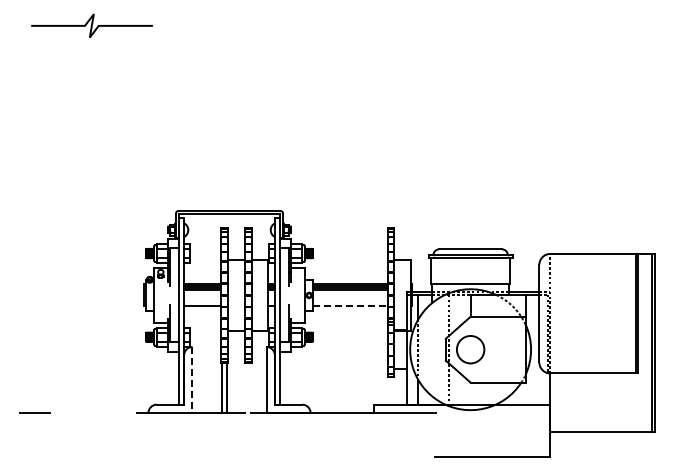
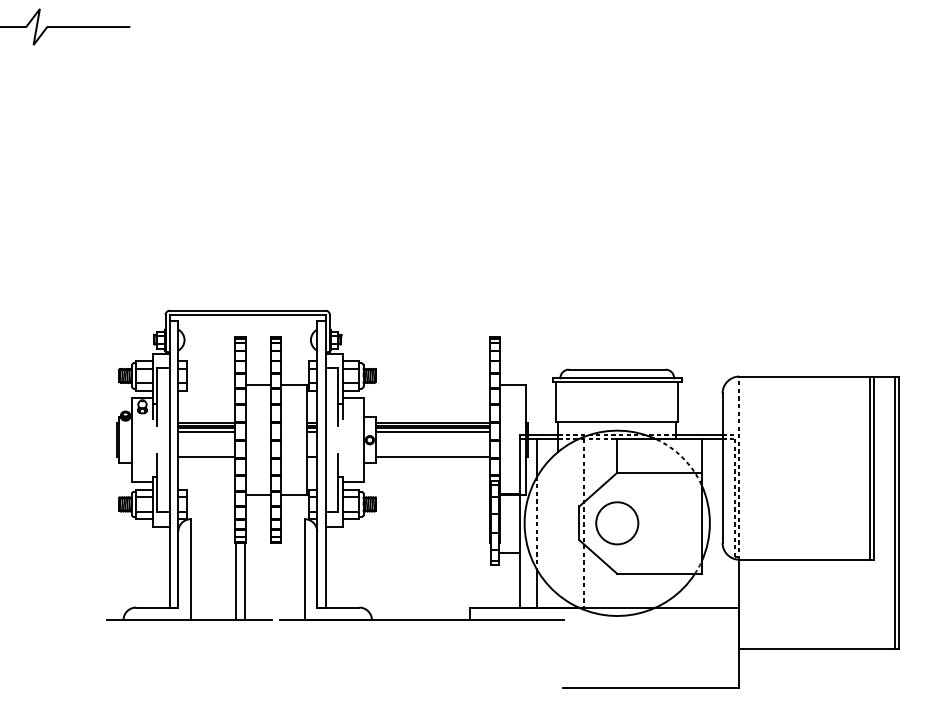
line: (350, 306) -> (433, 457), dashed -> solid
line: (192, 379) -> (191, 568), dashed -> solid

